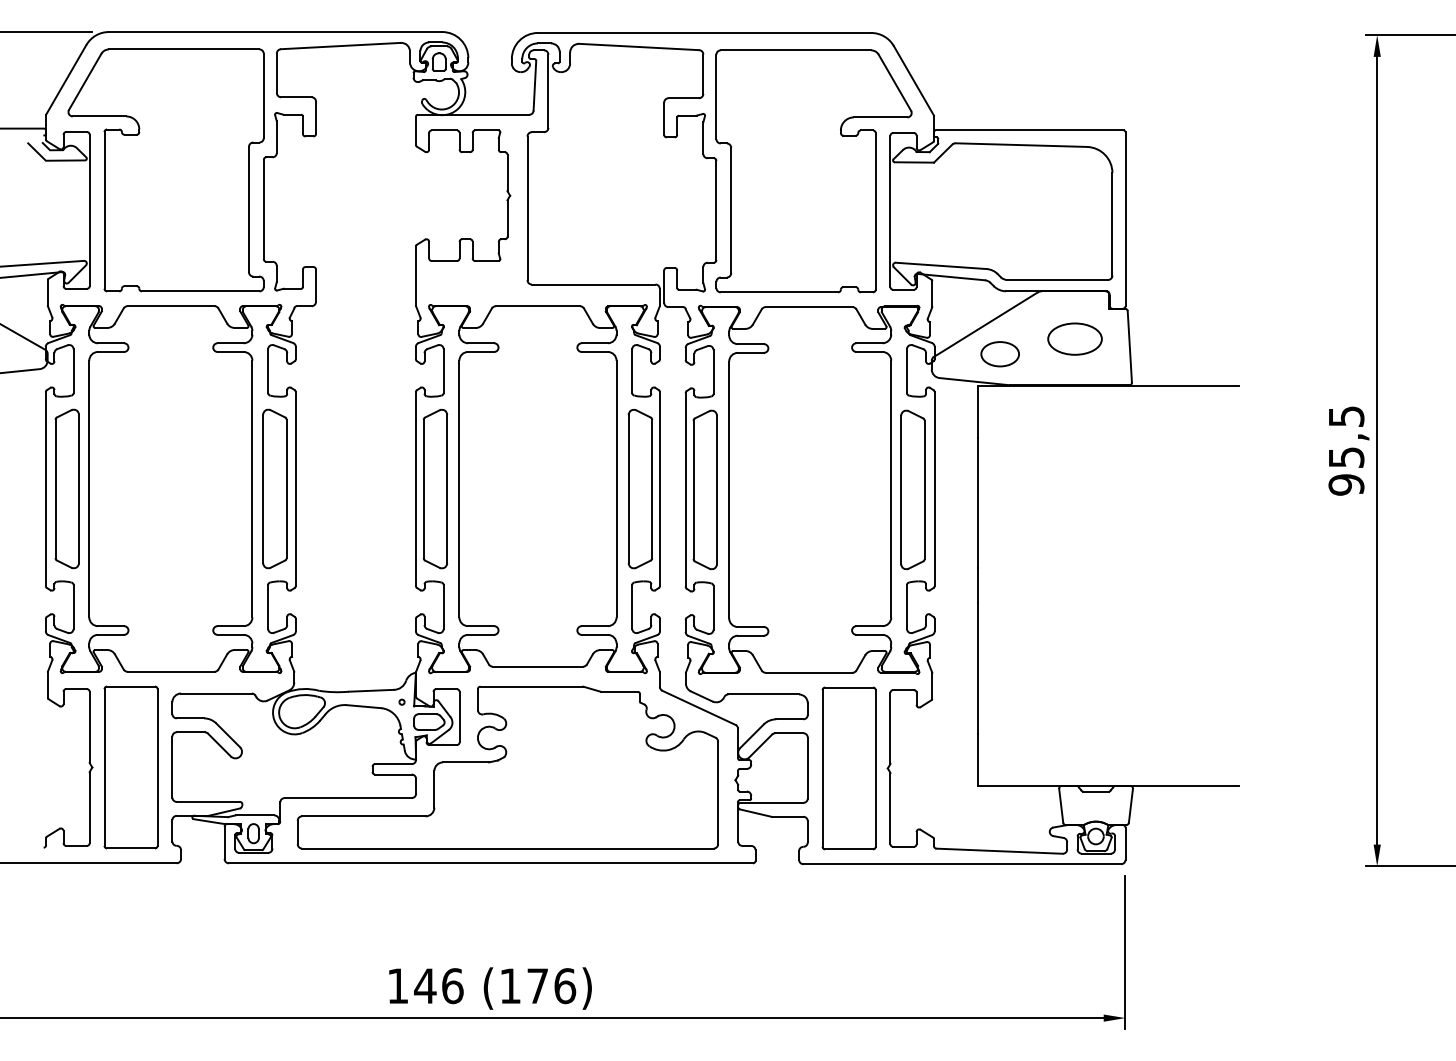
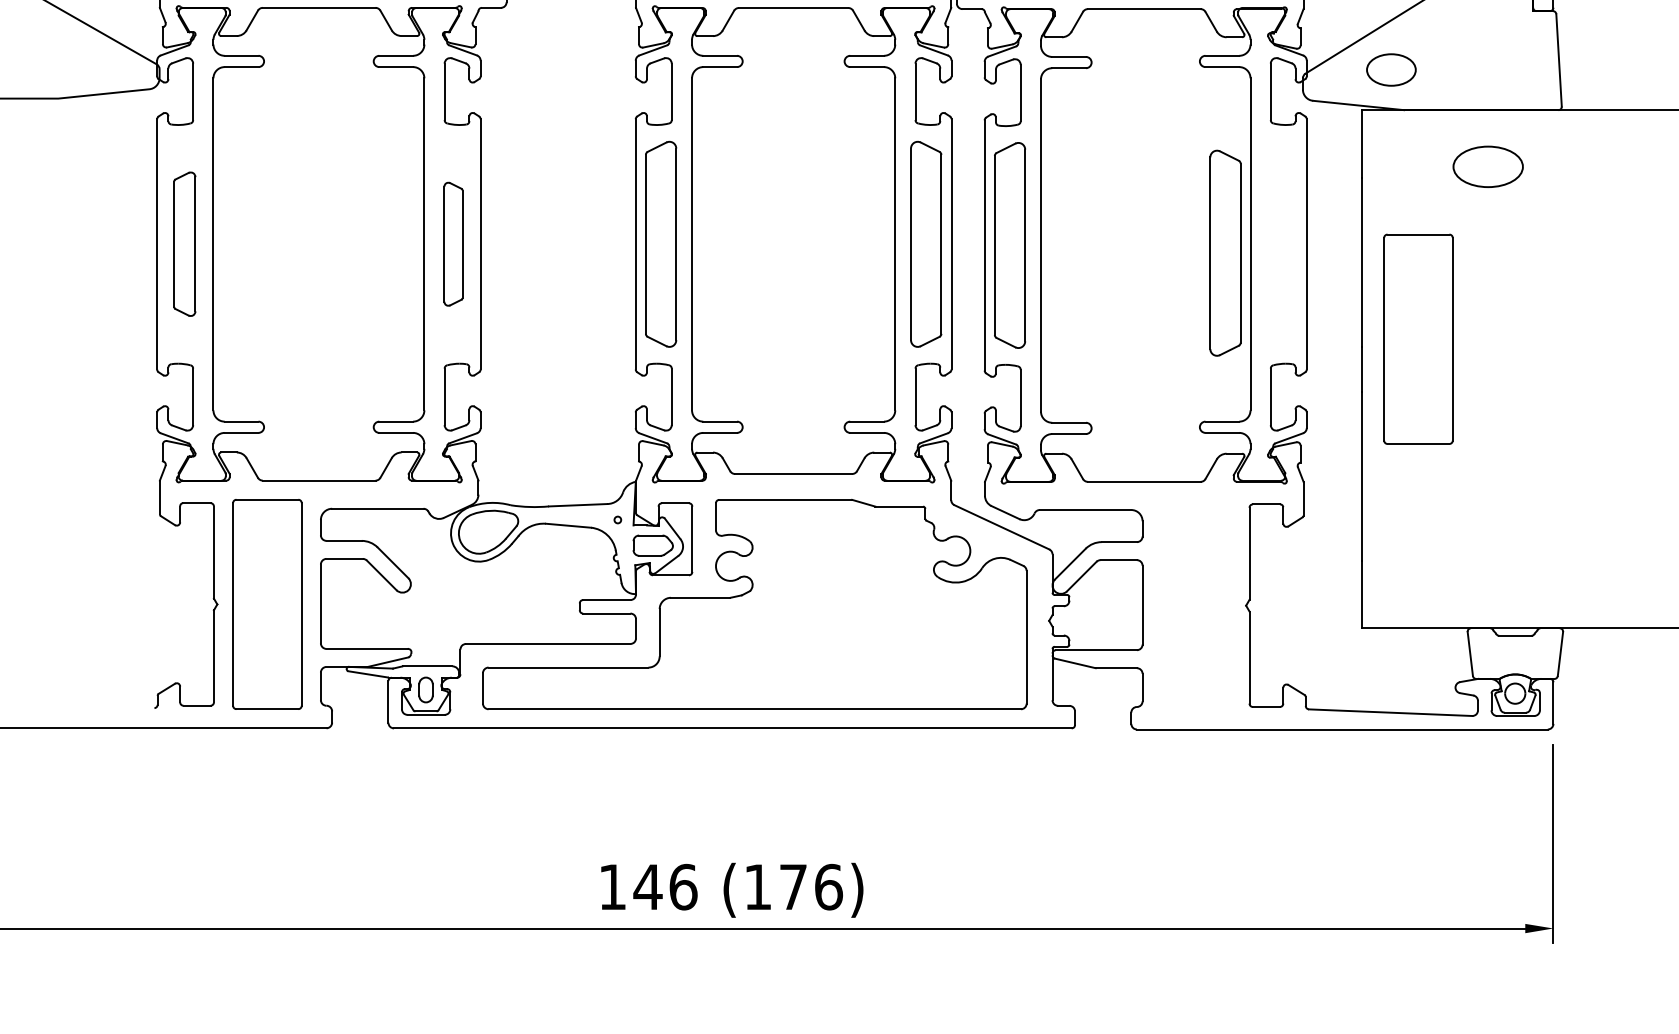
part: (1074, 338) -> (1487, 166), moved
part: (66, 488) -> (183, 243), size x0.7
part: (274, 488) -> (452, 243), size x0.6
part: (912, 489) -> (1224, 252), moved
part: (848, 768) -> (1417, 339), moved

